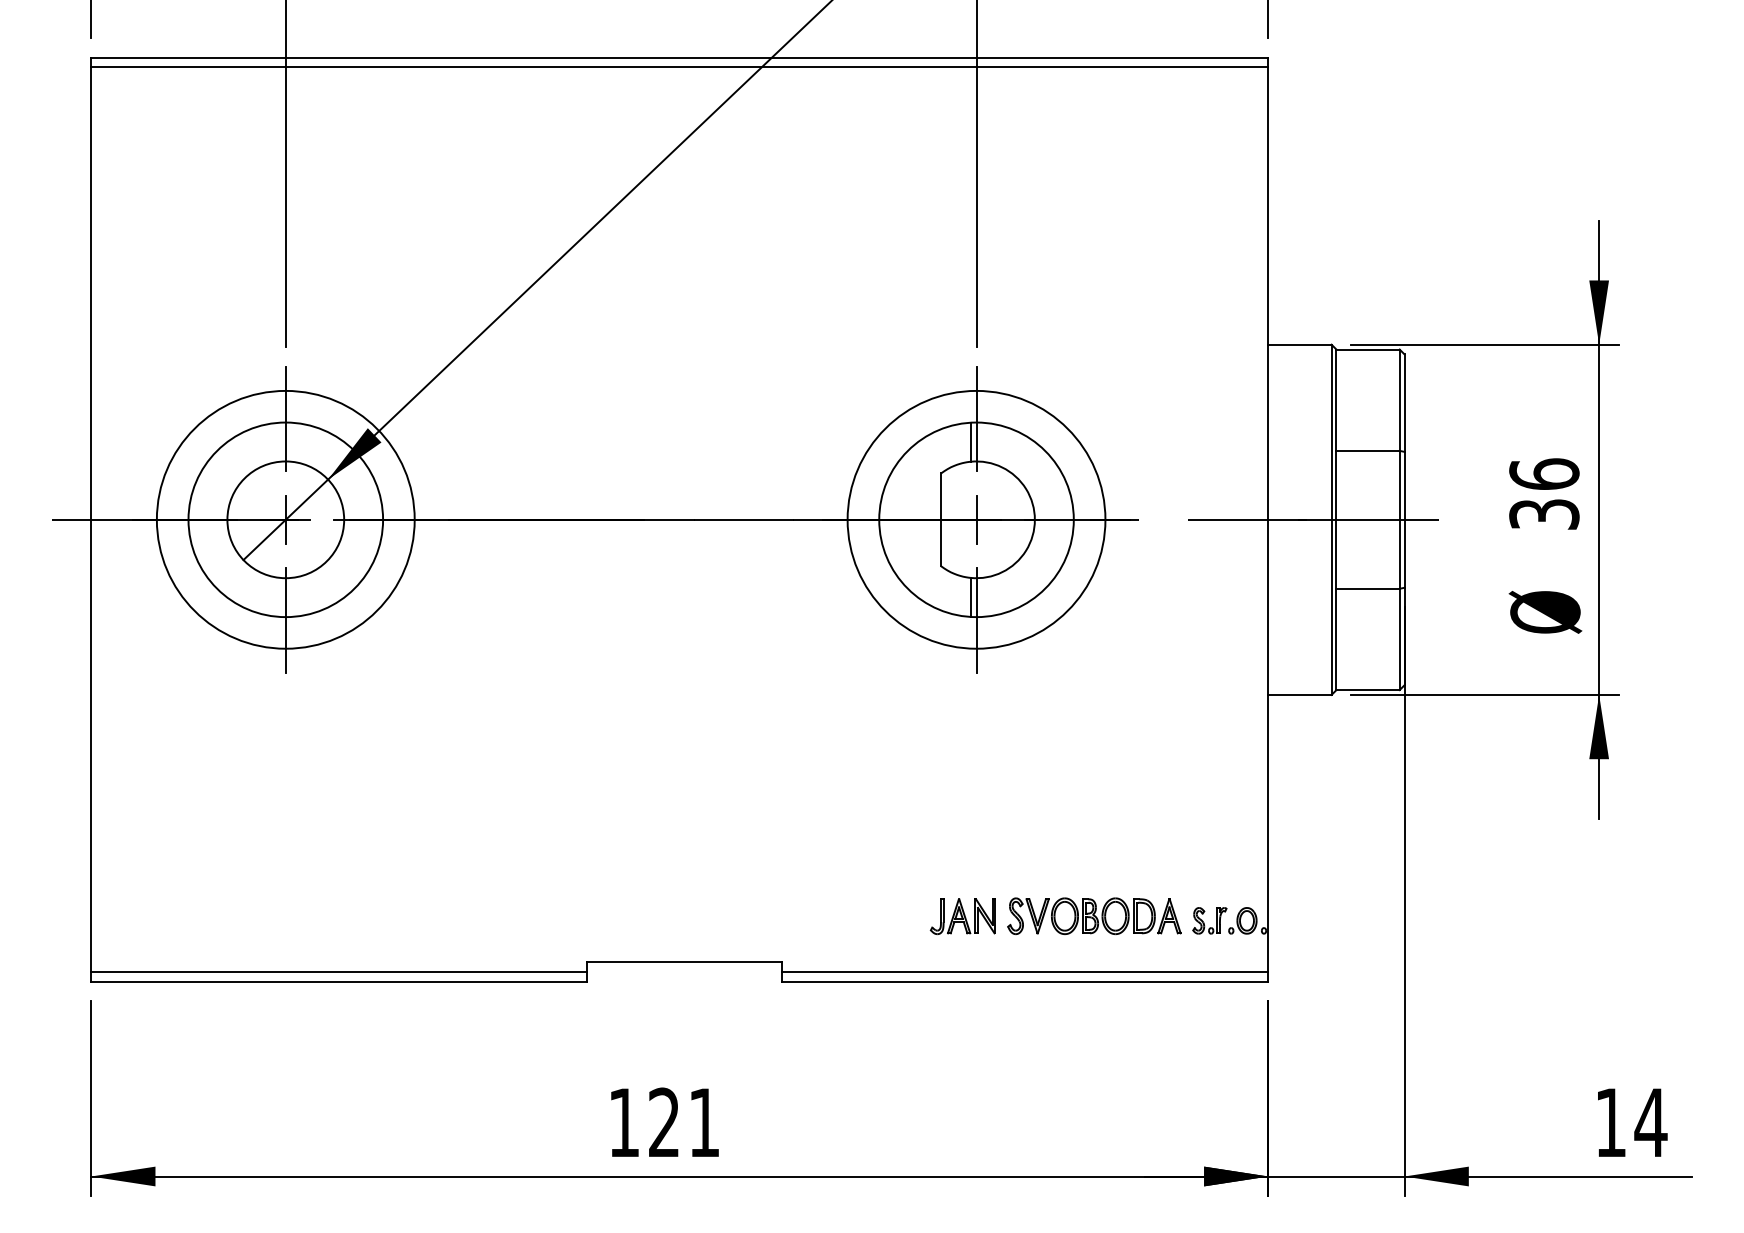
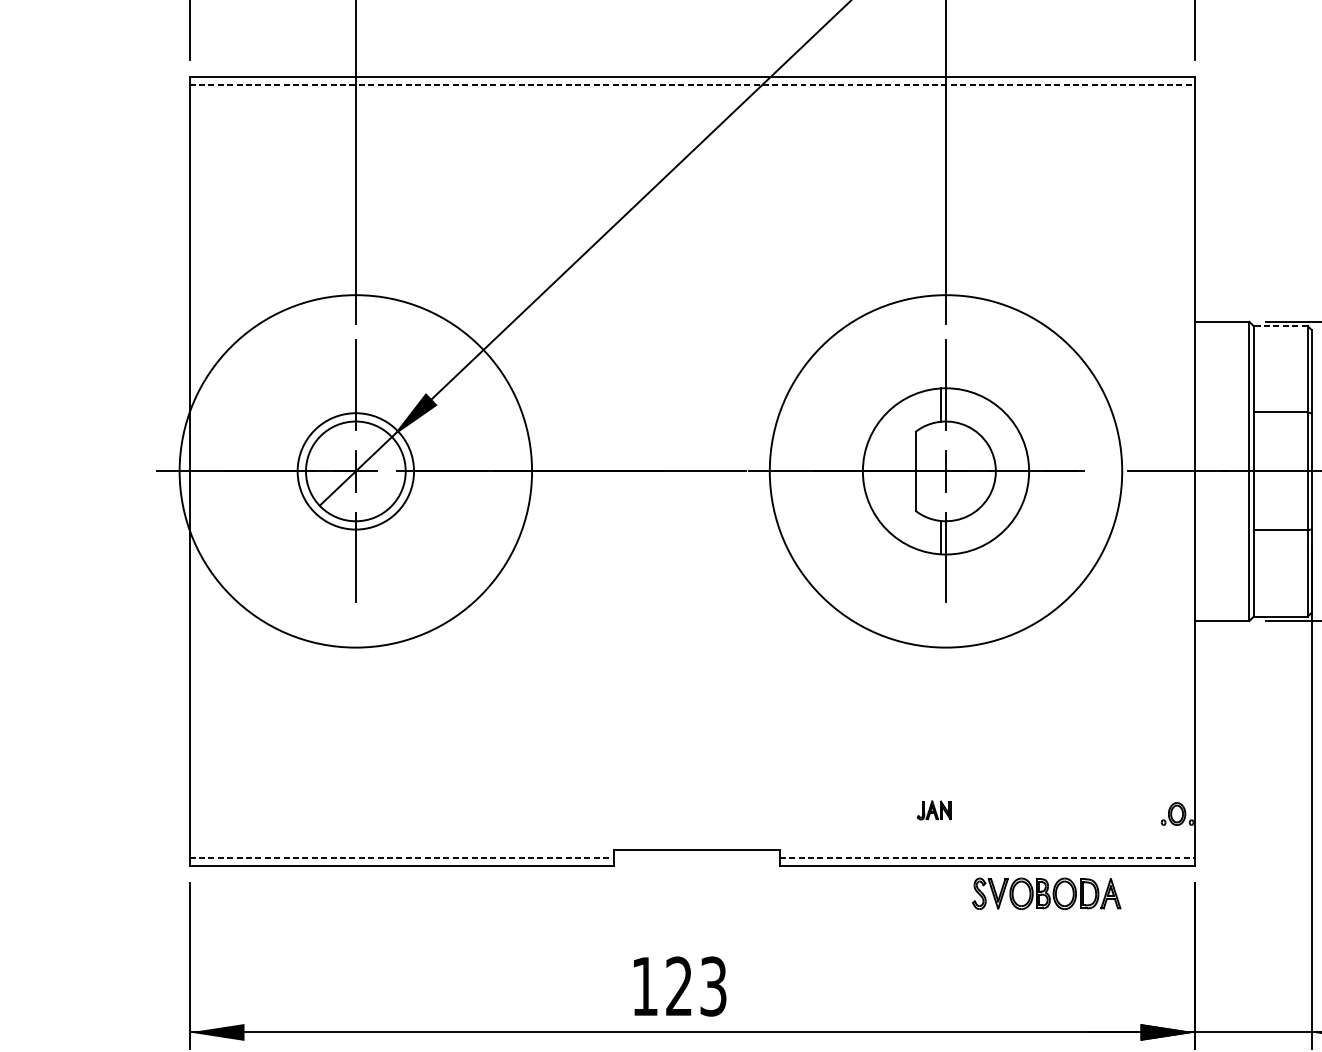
line: (679, 67) -> (692, 84), solid -> dashed
line: (1368, 349) -> (1280, 325), solid -> dashed
circle: (285, 519) -> (355, 471), size x0.7
circle: (285, 519) -> (355, 471), size x1.6
circle: (976, 519) -> (945, 471), size x1.6
part: (962, 916) -> (934, 810), size x0.6
part: (1094, 916) -> (1046, 894), moved
part: (1209, 920) -> (1145, 813), removed
line: (339, 972) -> (401, 858), solid -> dashed
line: (1025, 972) -> (987, 858), solid -> dashed
text: (704, 1122) -> (713, 986), 121 -> 123

